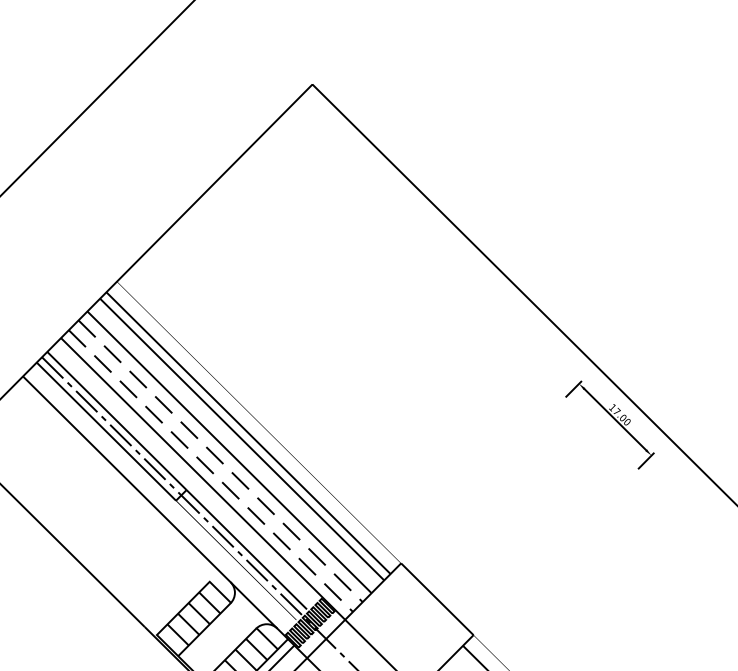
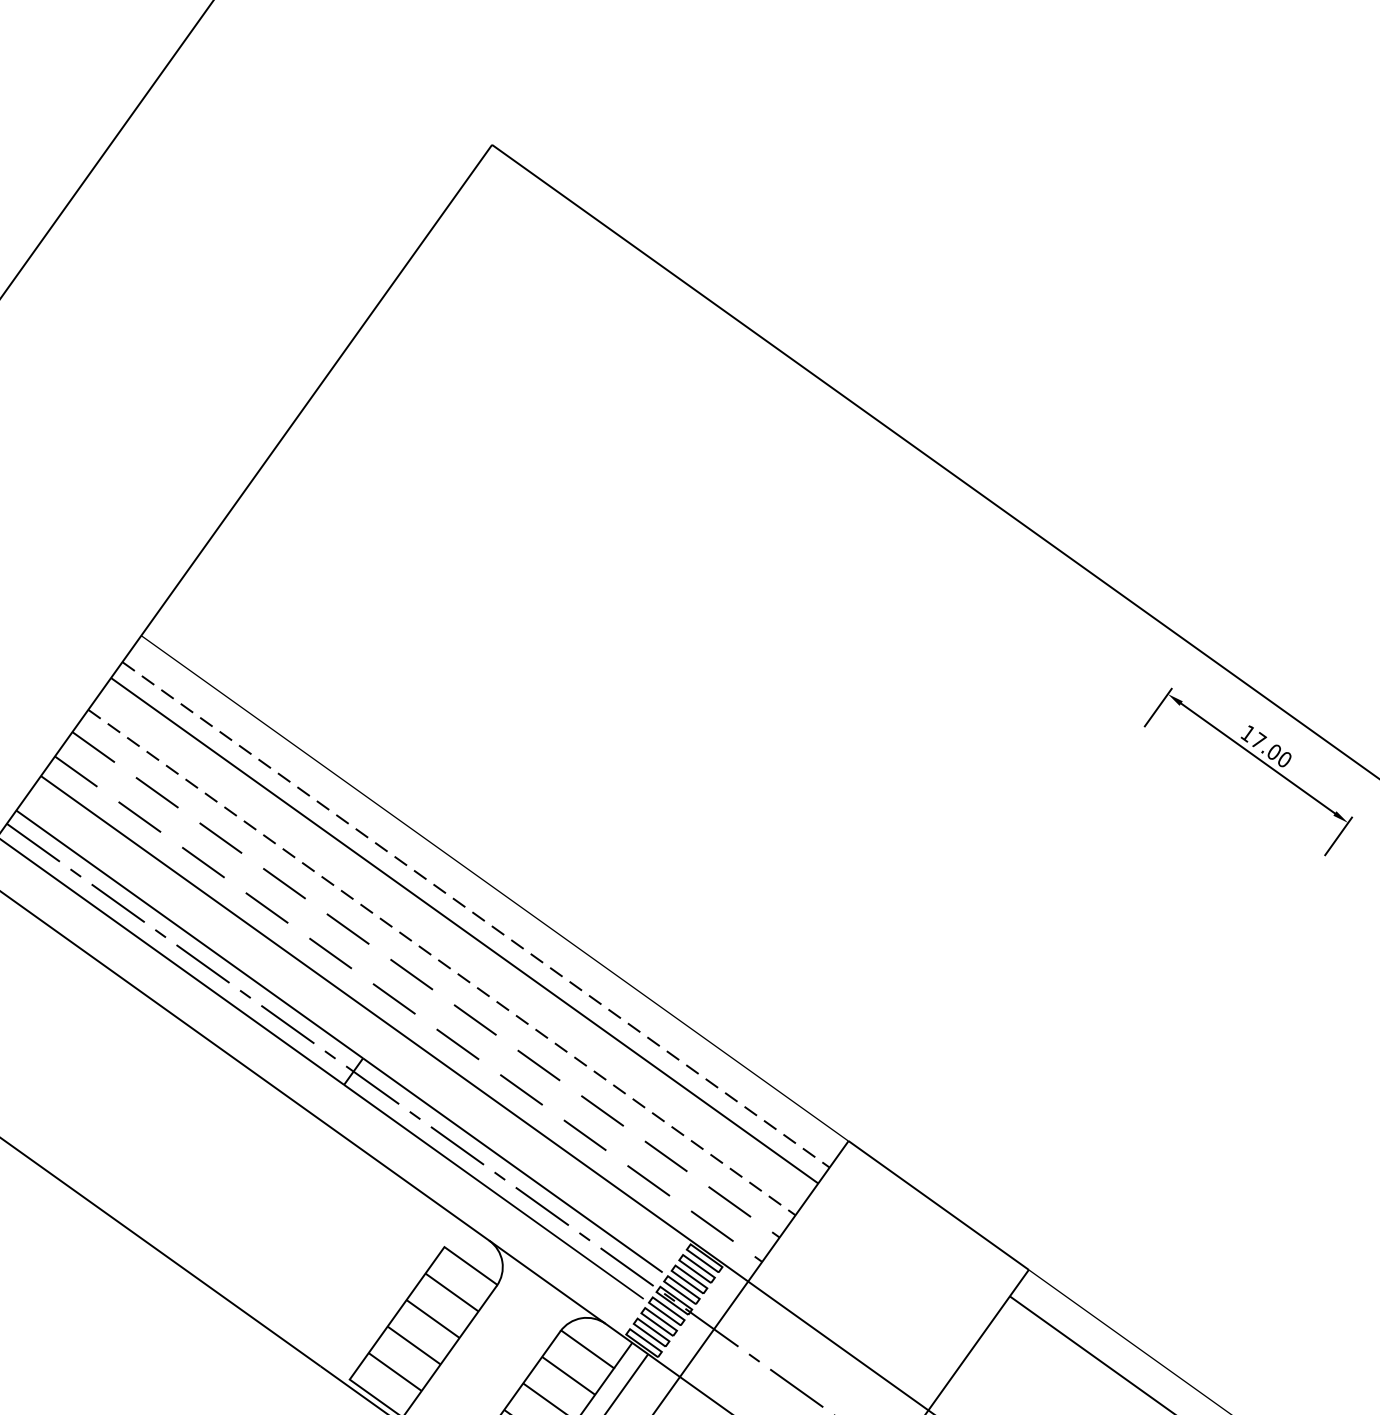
line: (248, 433) -> (476, 915), solid -> dashed
line: (229, 452) -> (441, 962), solid -> dashed

